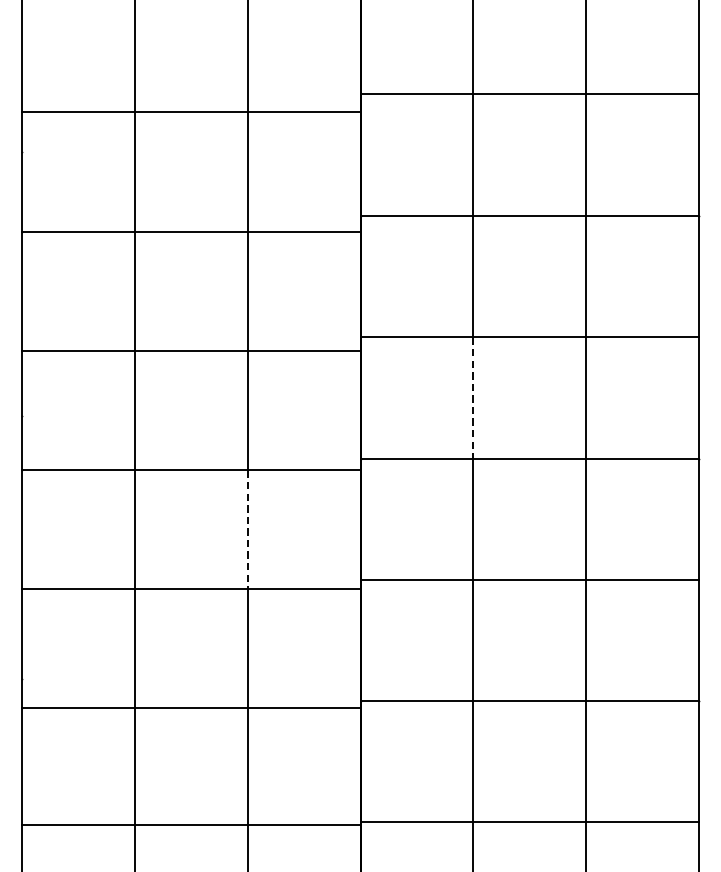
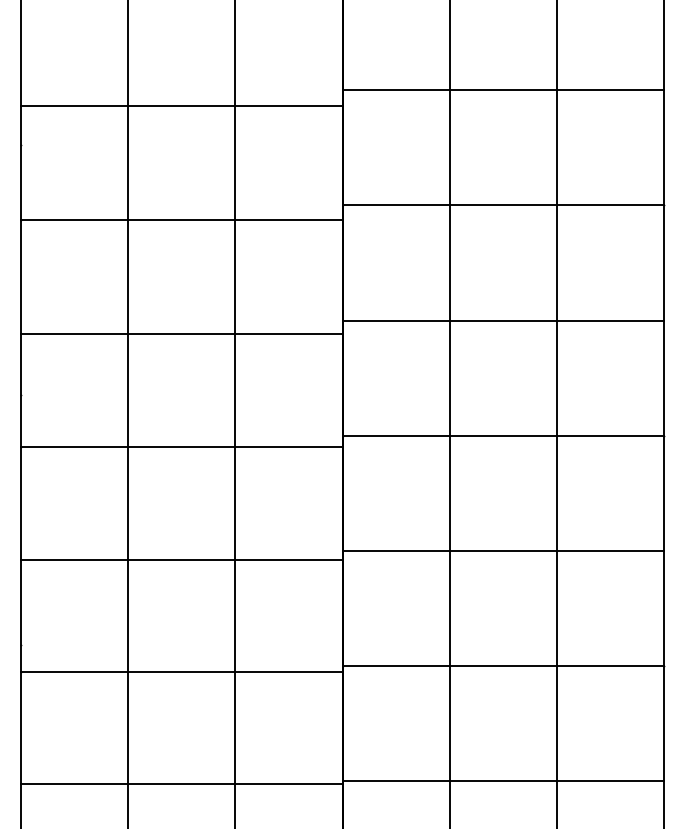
line: (473, 398) -> (449, 378), dashed -> solid
line: (247, 530) -> (235, 504), dashed -> solid

